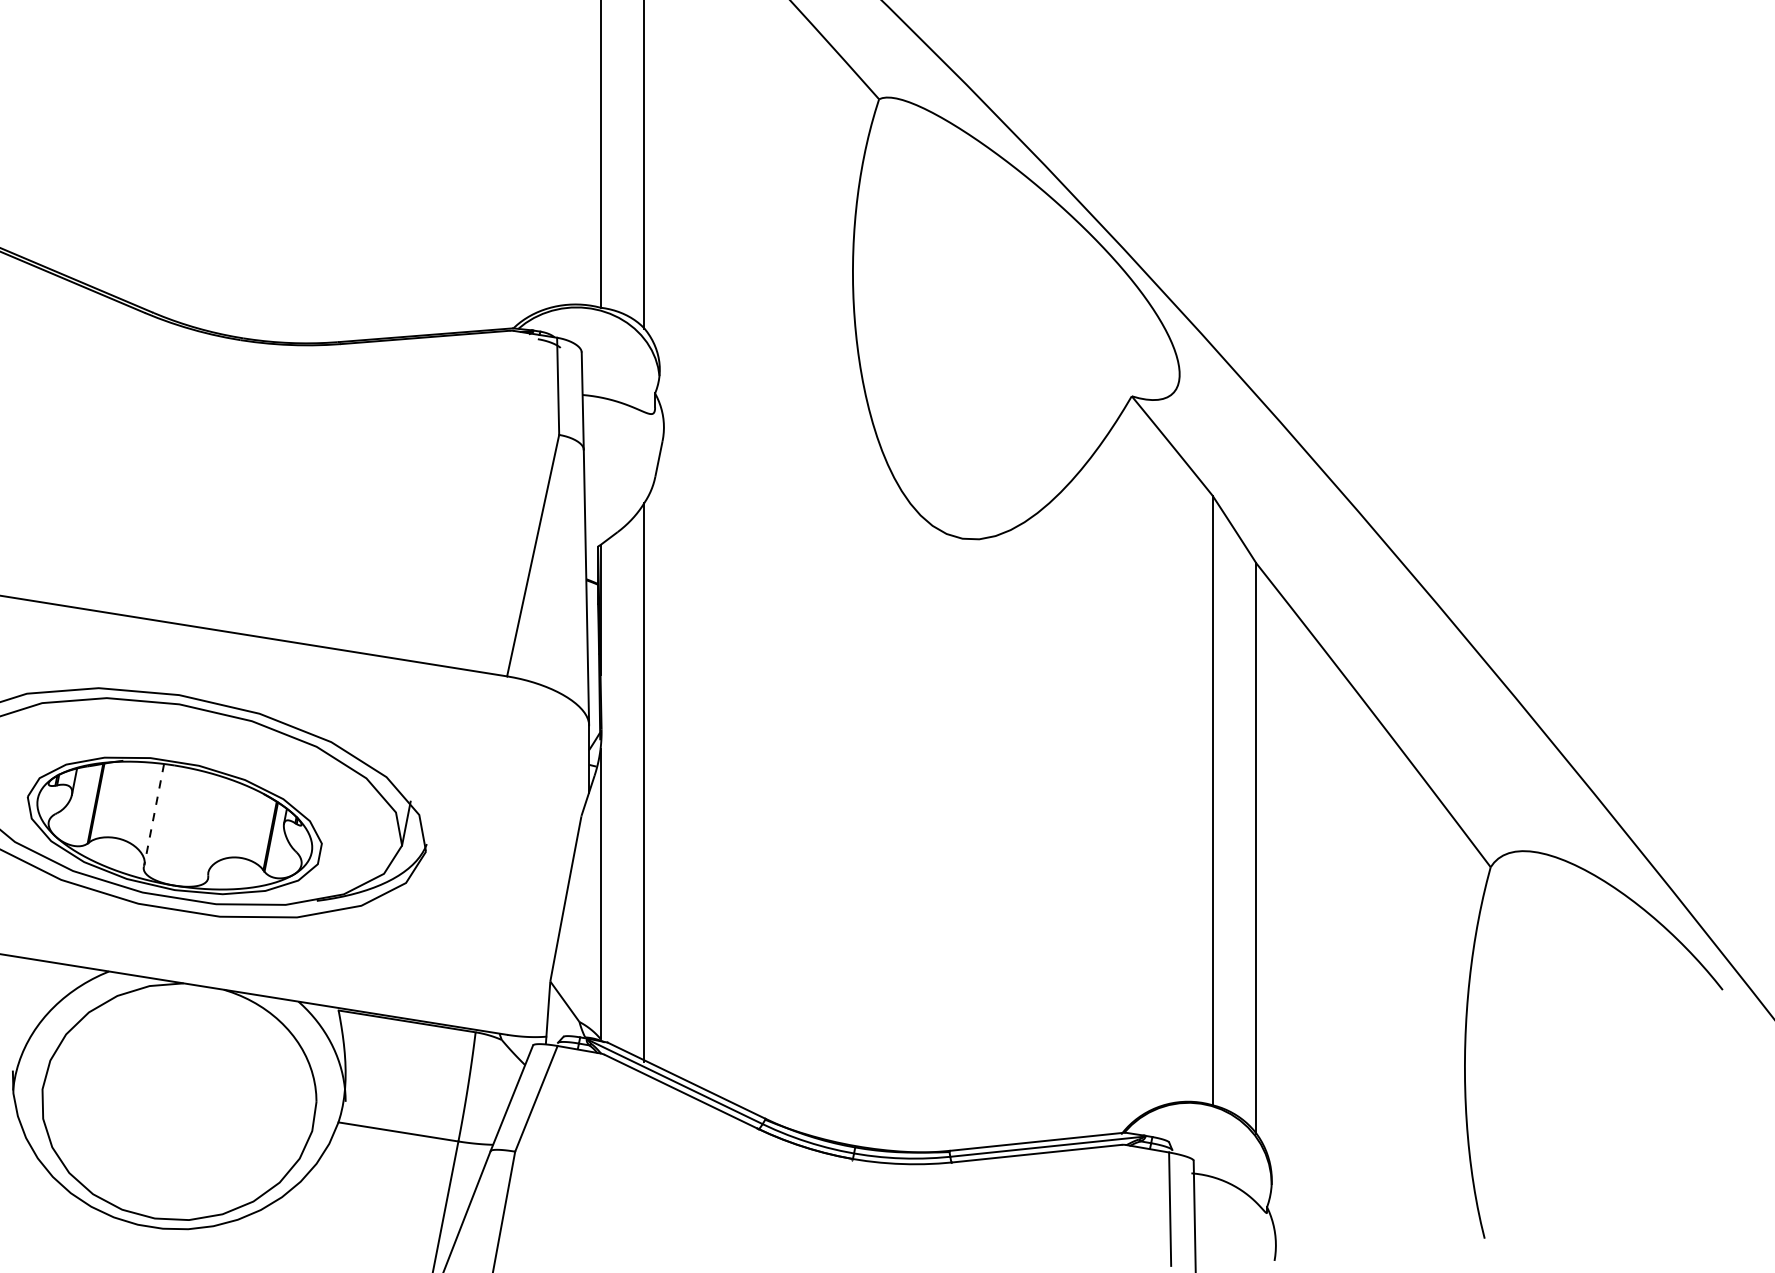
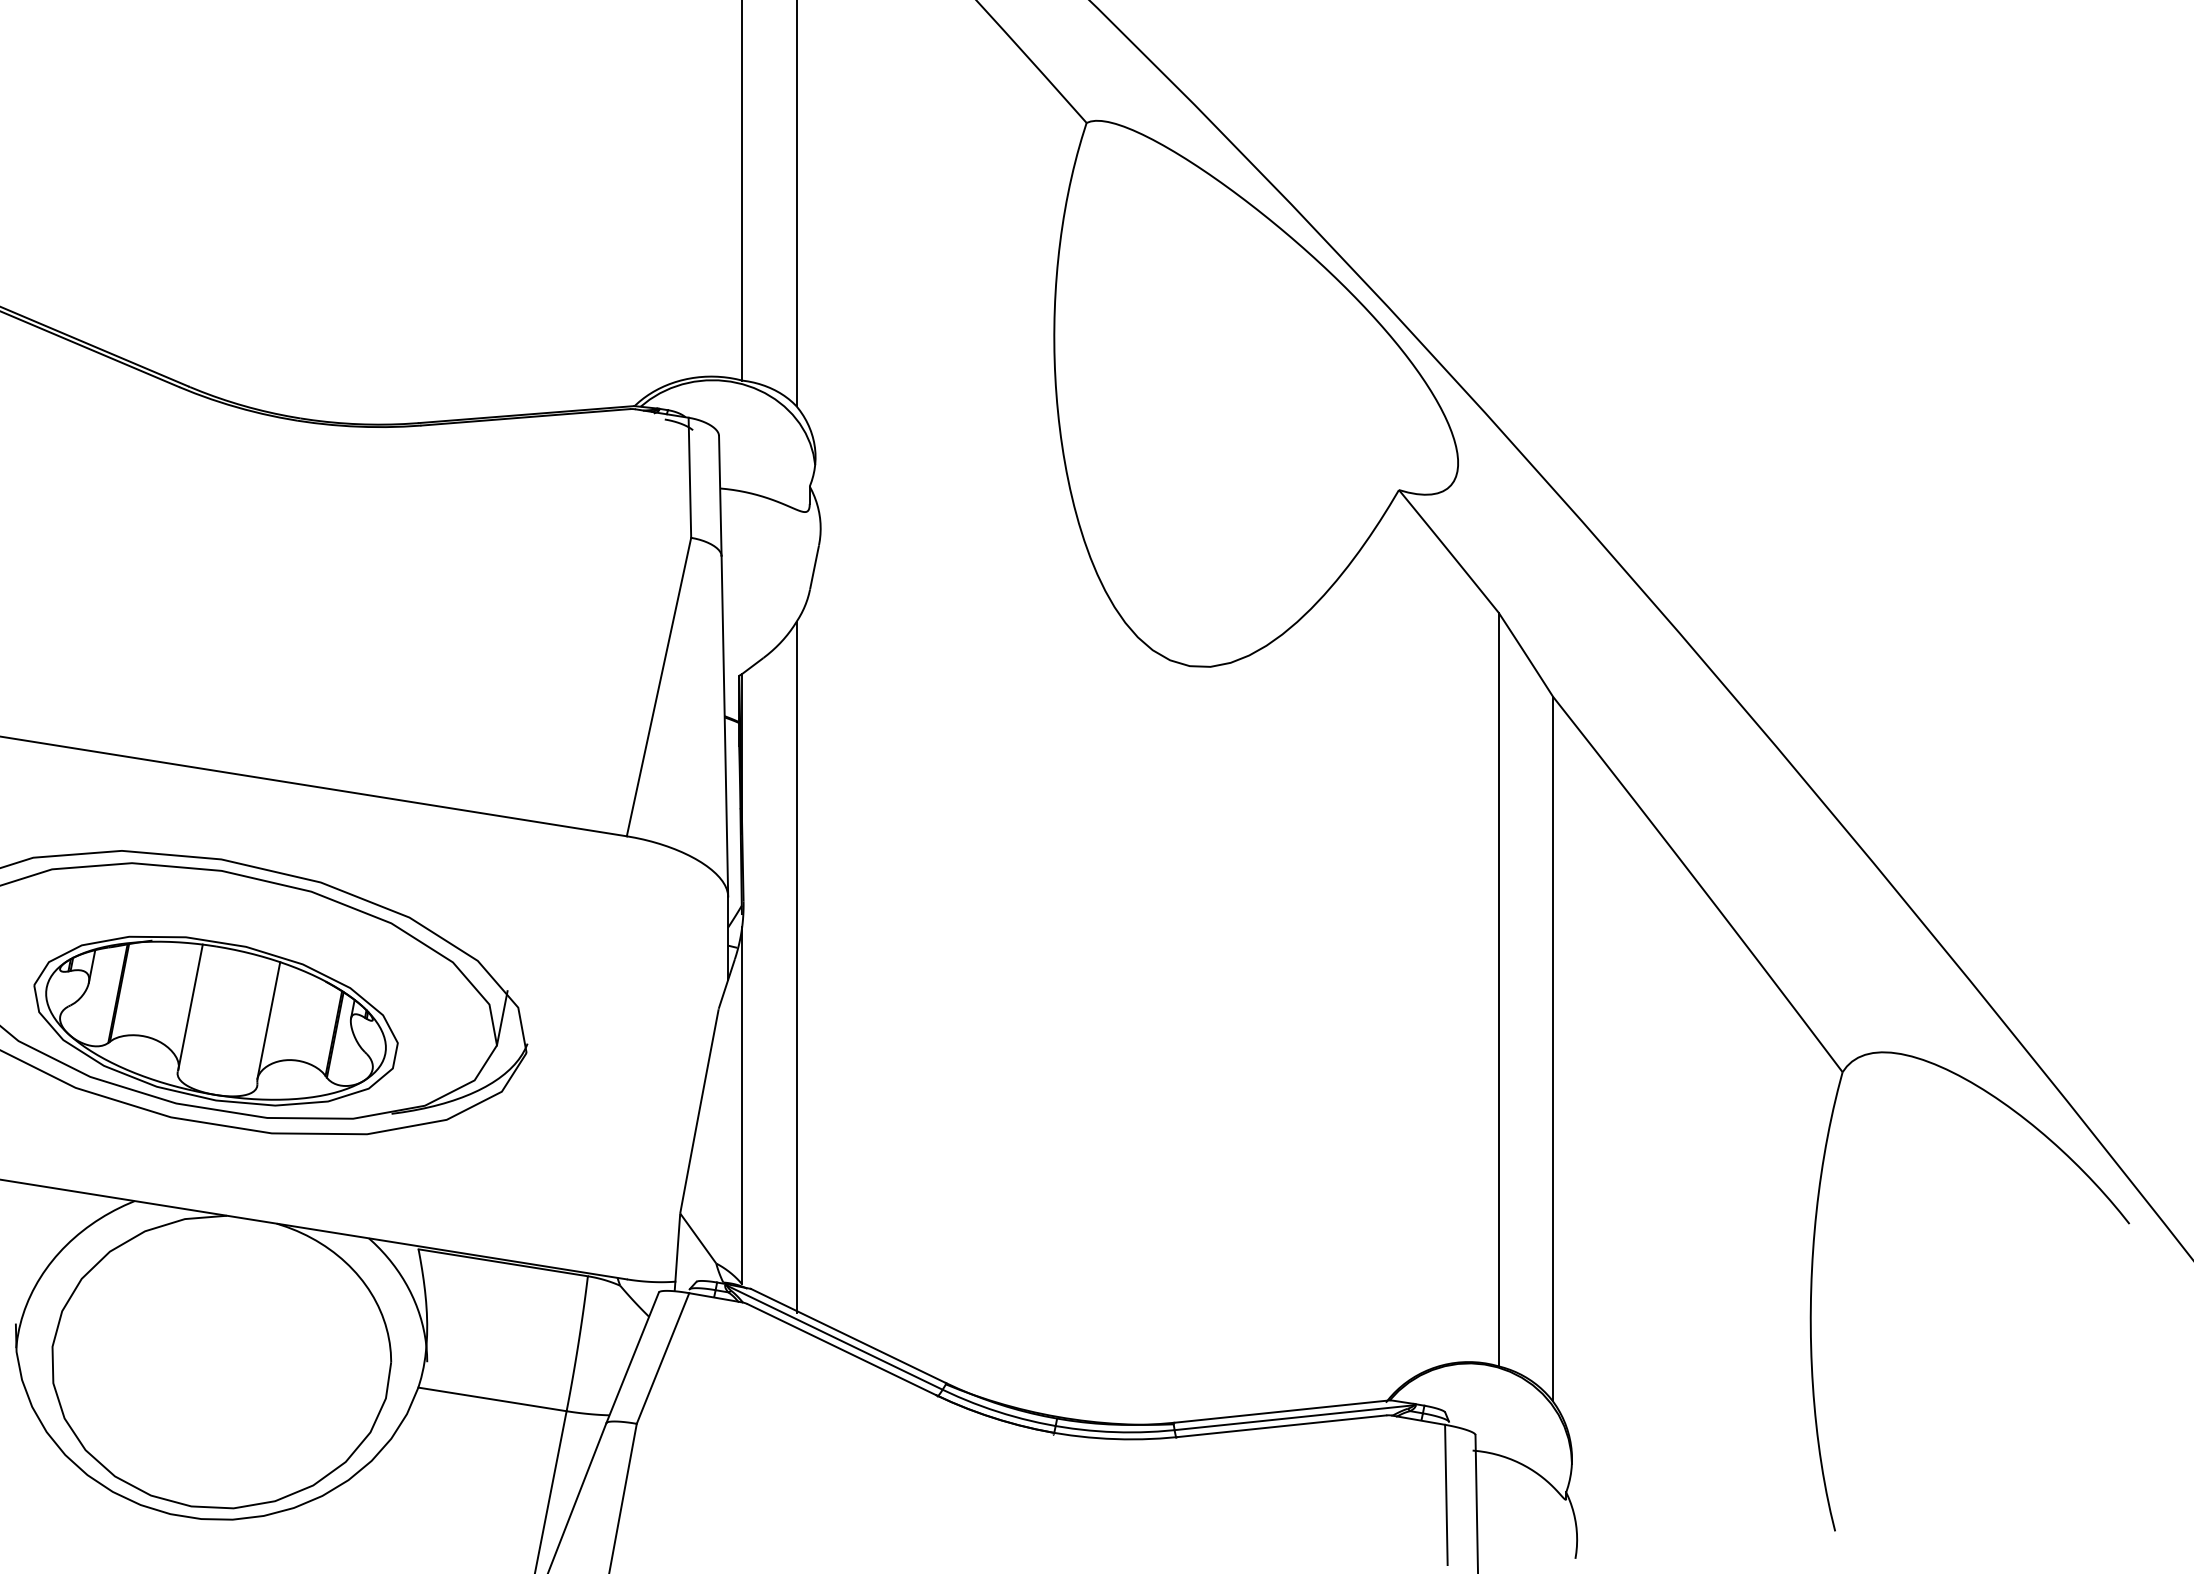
line: (154, 814) -> (190, 1007), dashed -> solid
line: (217, 825) -> (268, 1020), added

